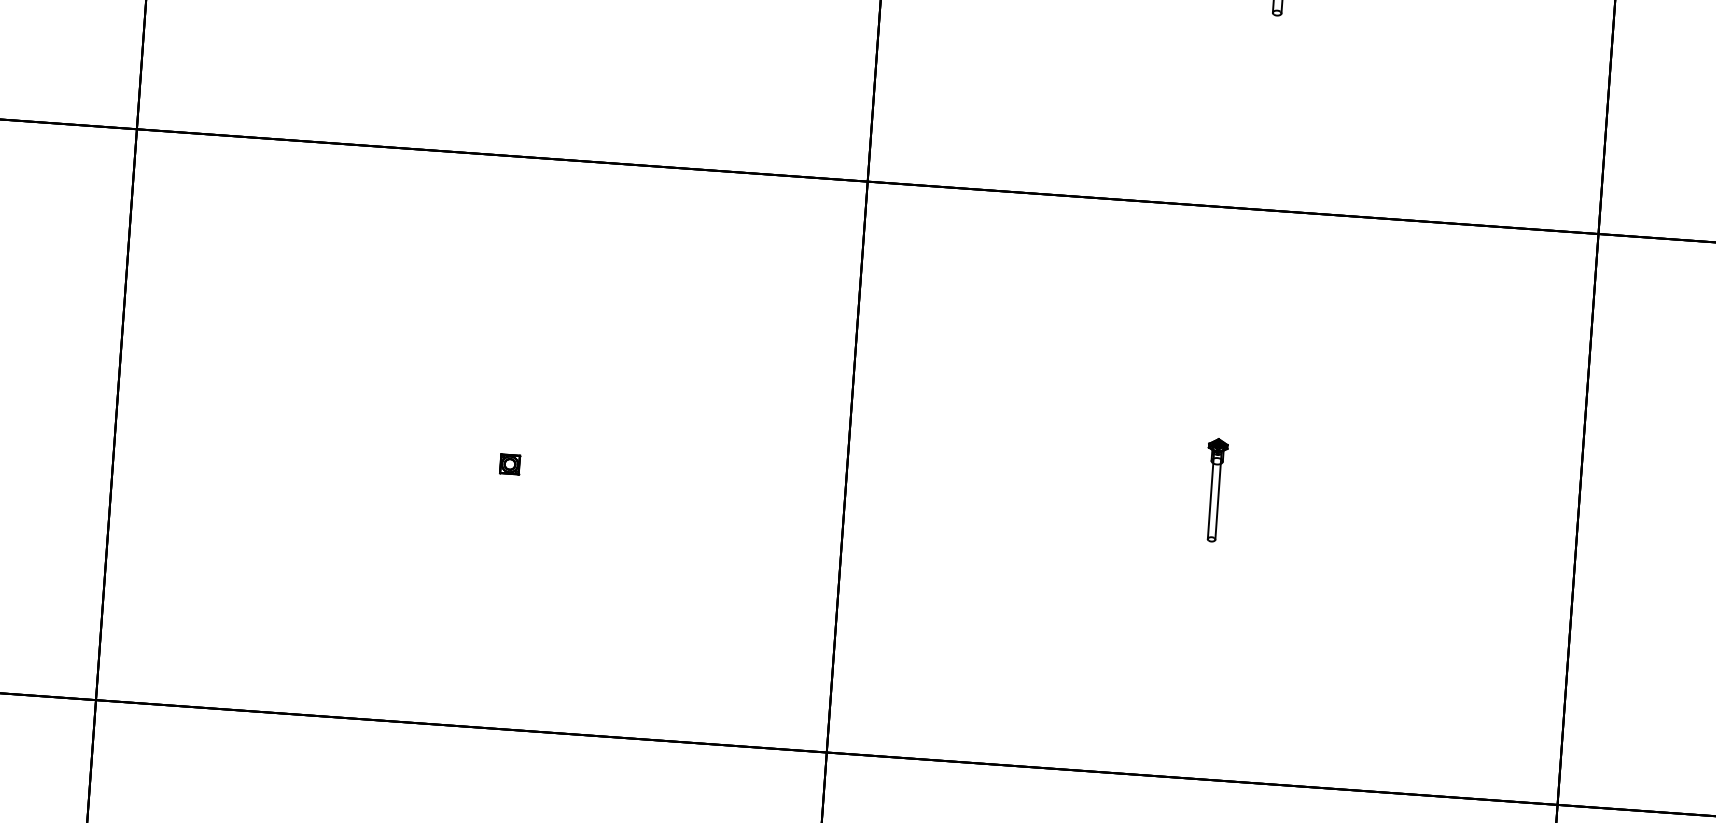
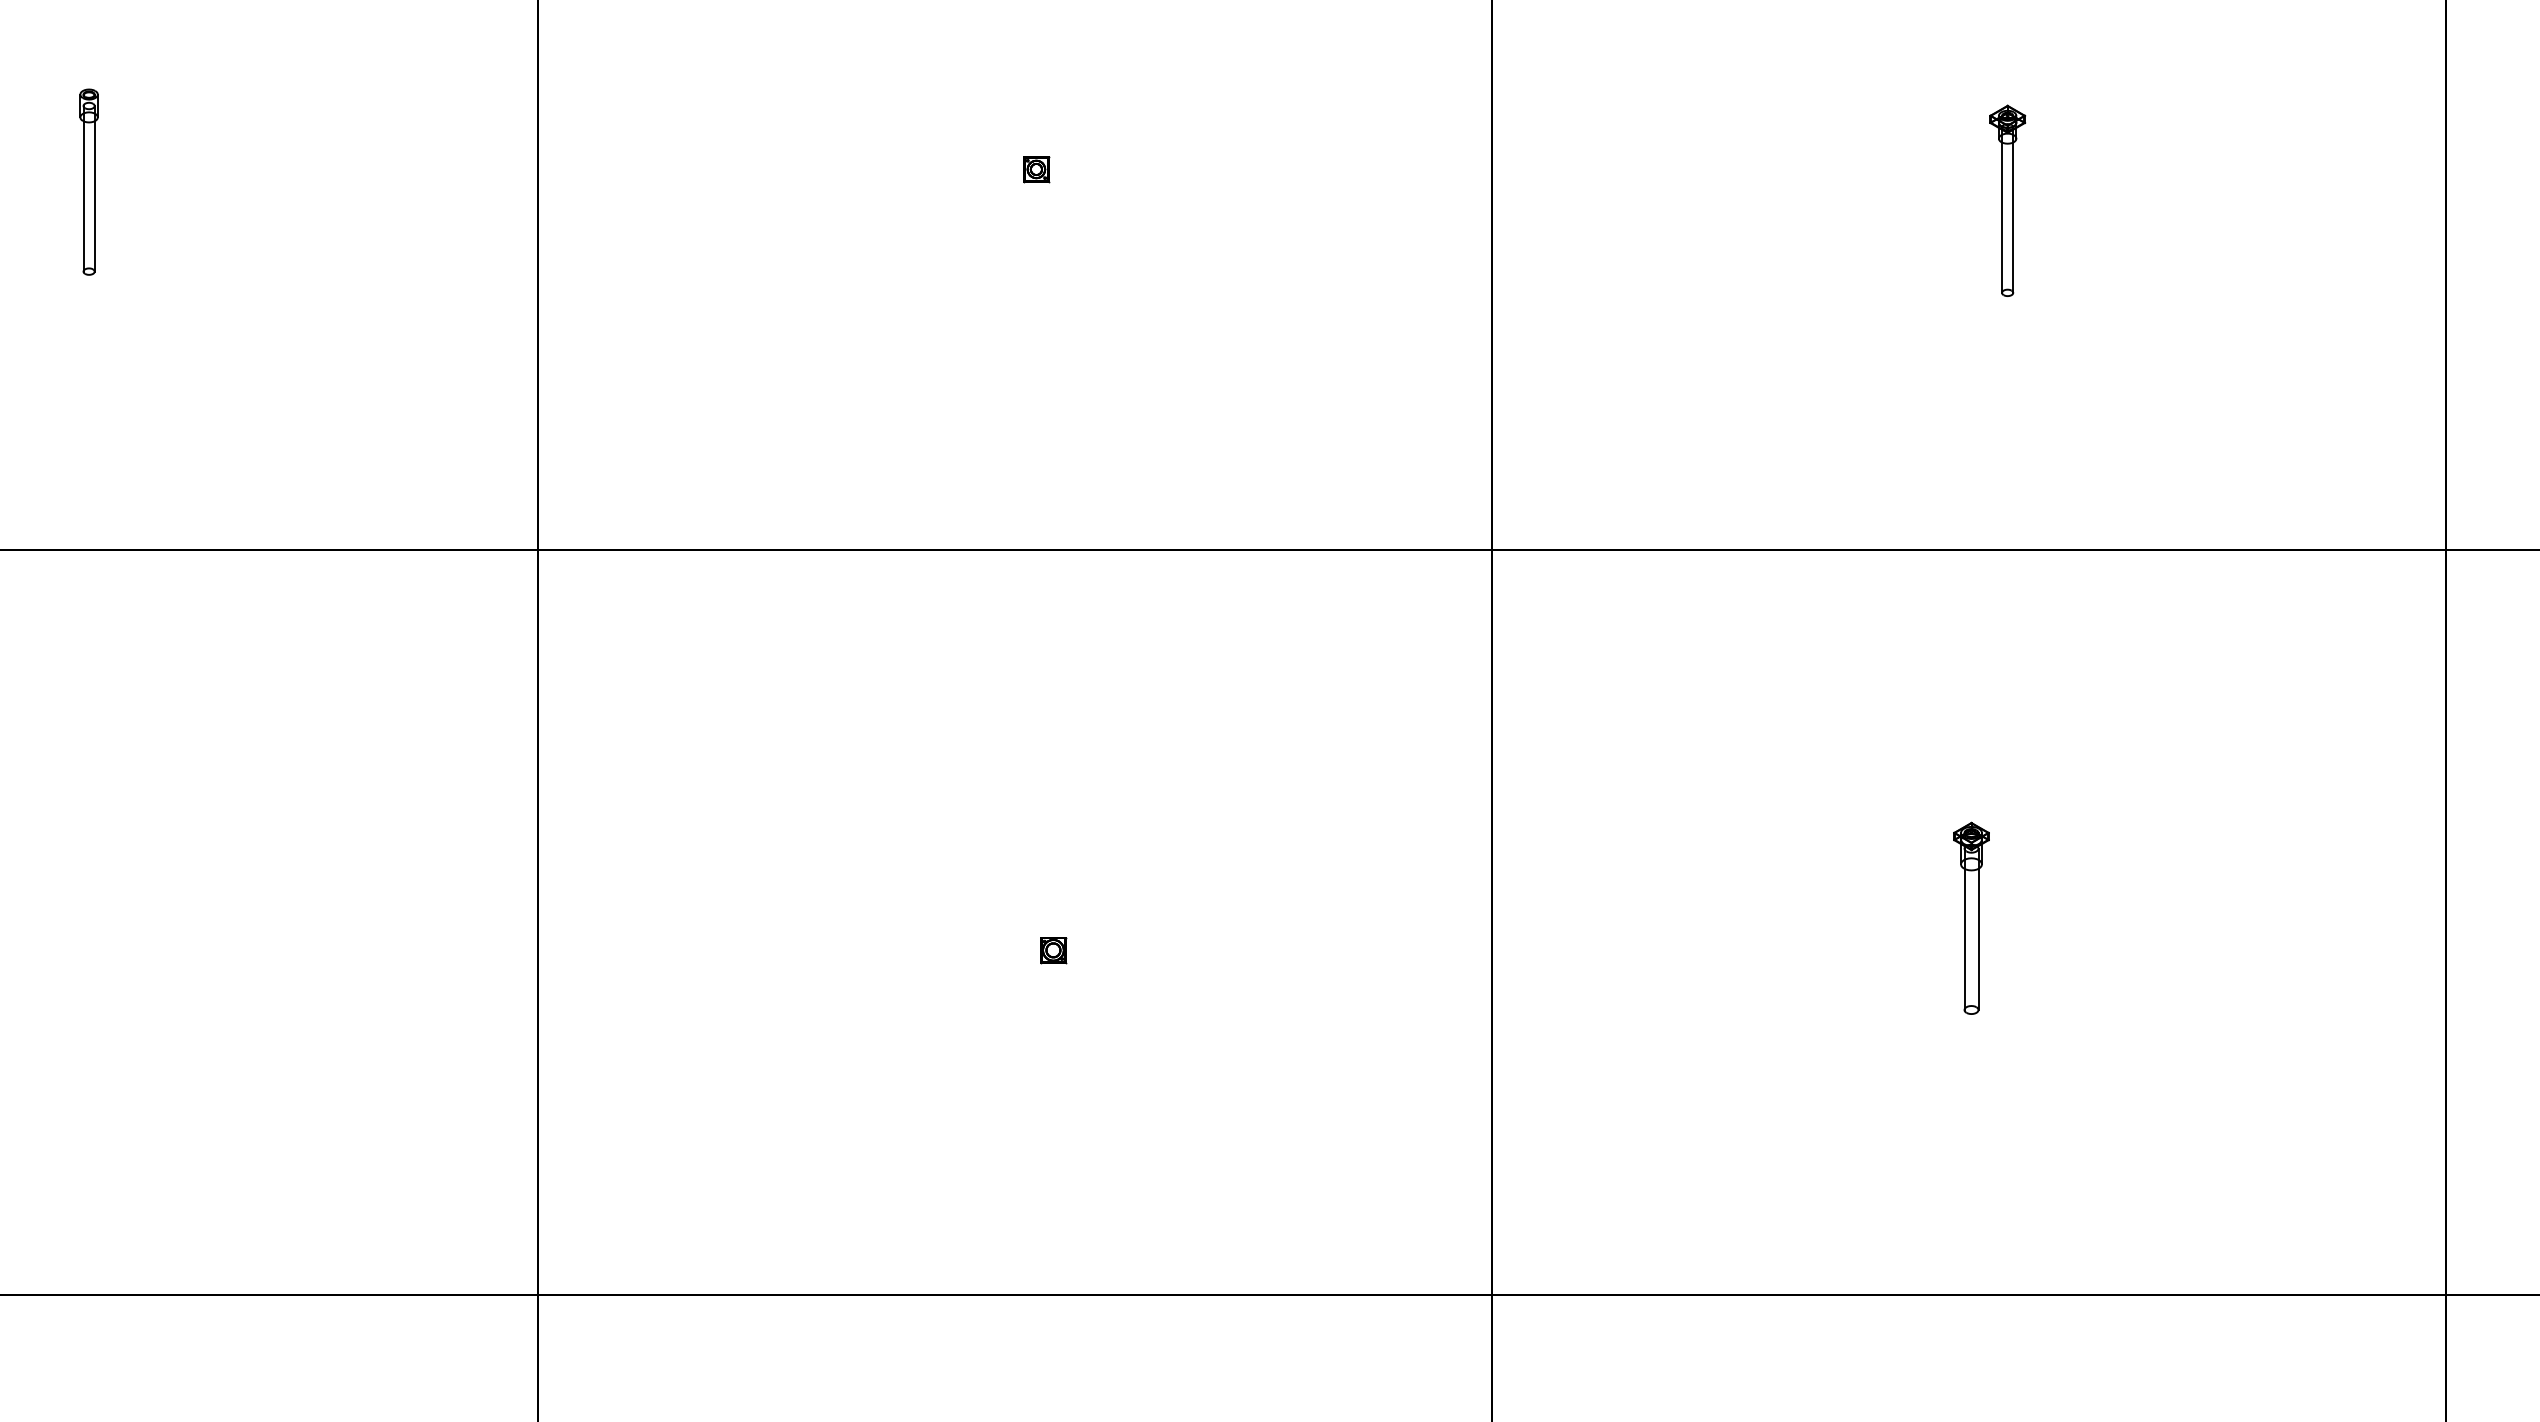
part: (1215, 489) -> (1971, 917), size x1.43

